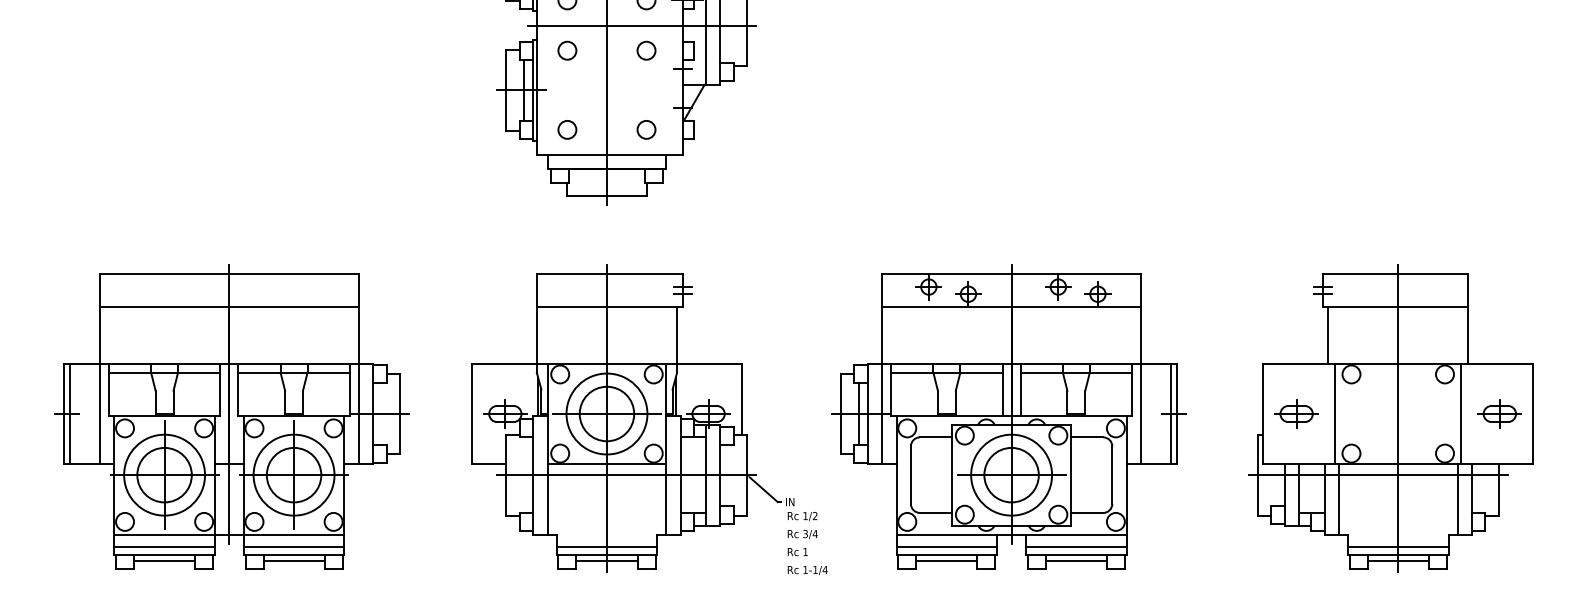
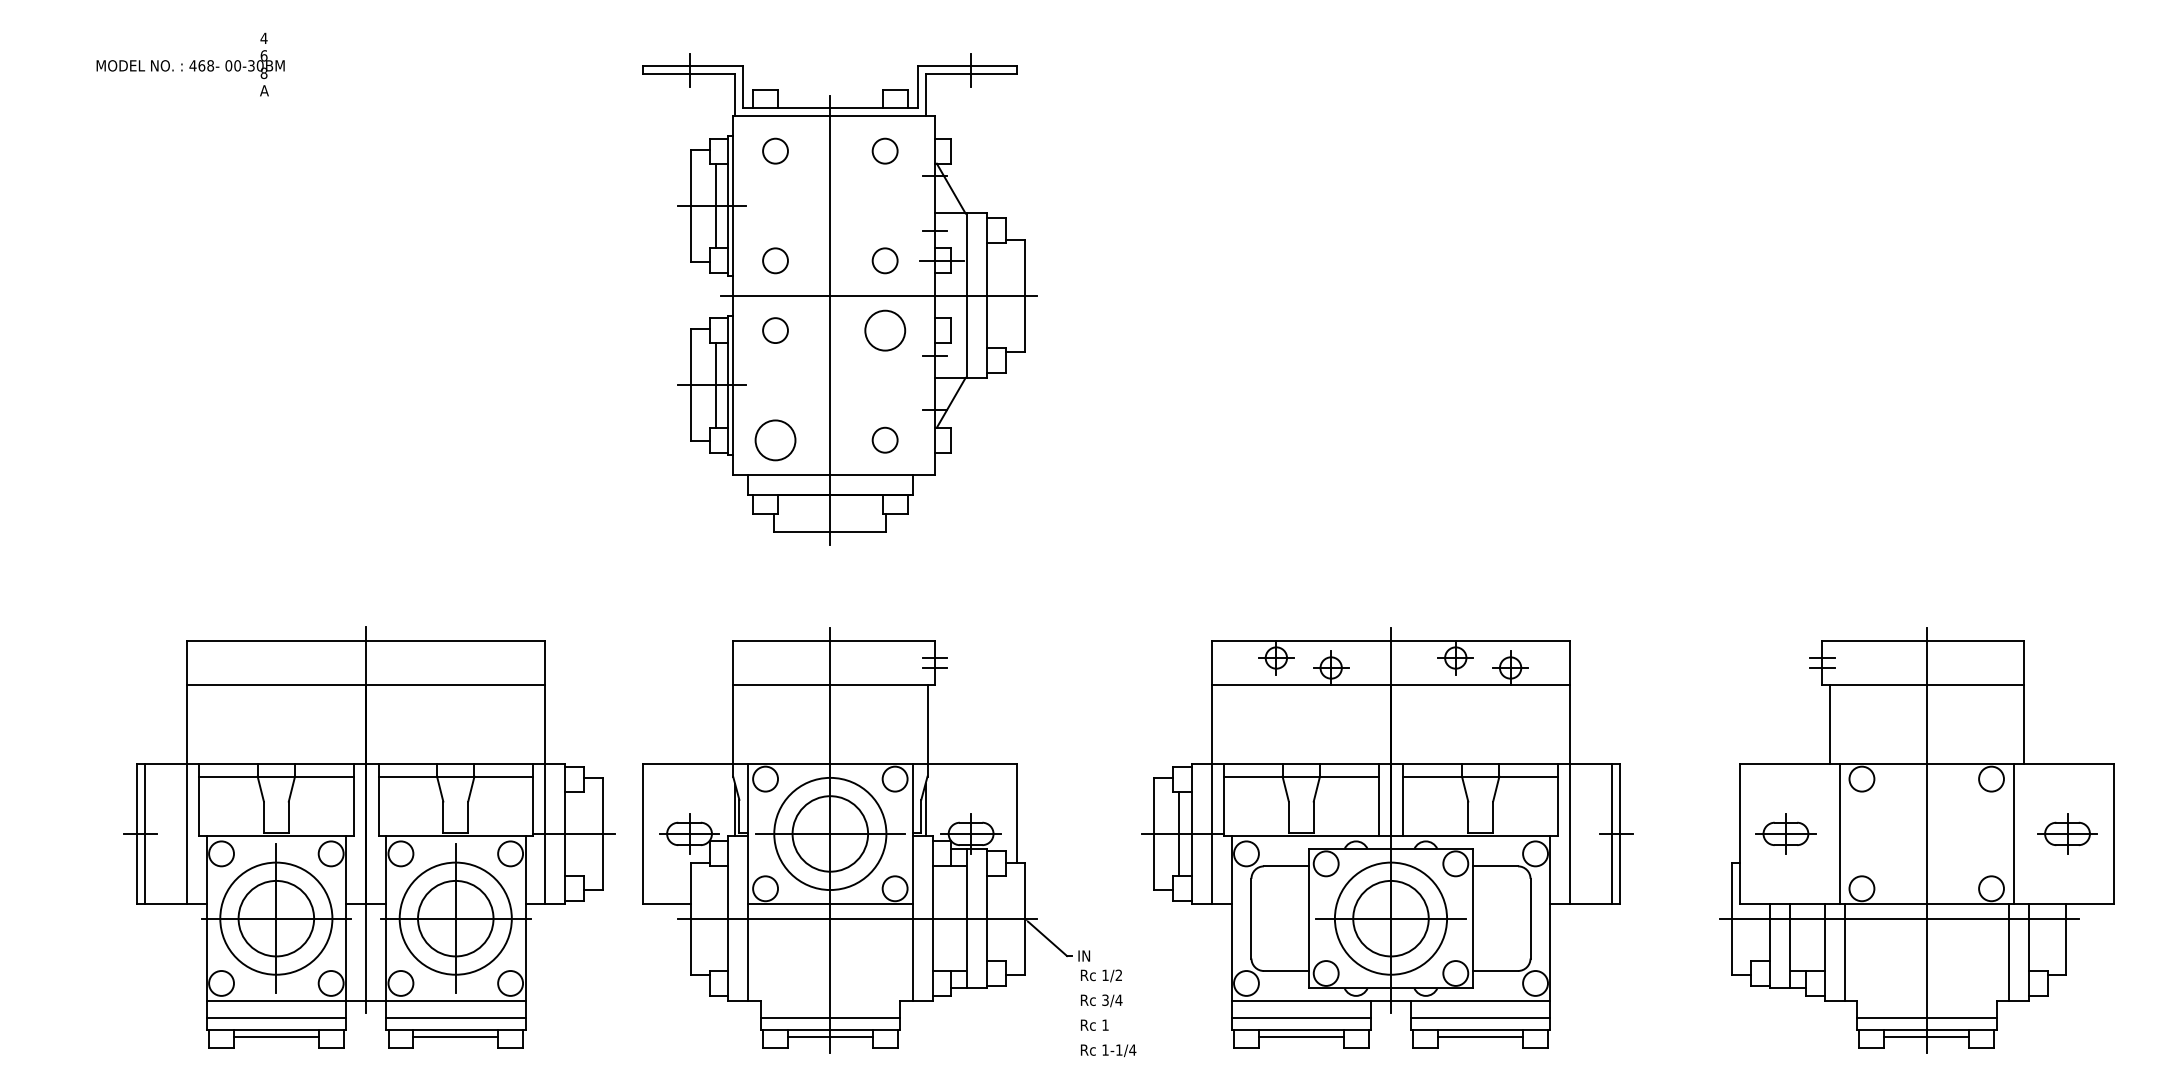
circle: (646, 50) -> (884, 330), size x1.6
circle: (567, 129) -> (775, 439), size x1.6
part: (231, 416) -> (369, 837), moved

